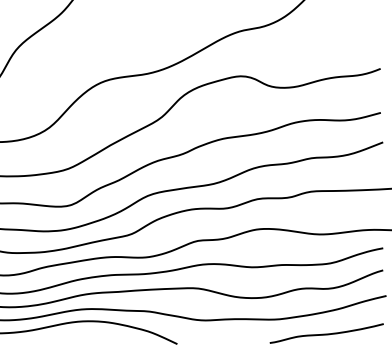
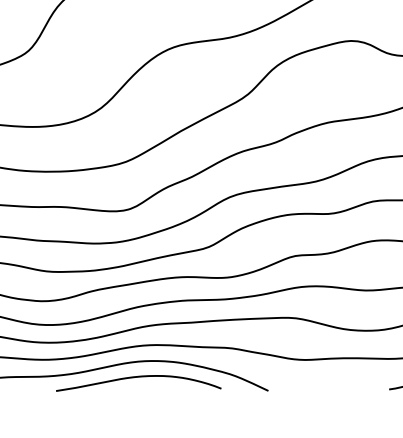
curve: (77, 334) -> (137, 378), added

